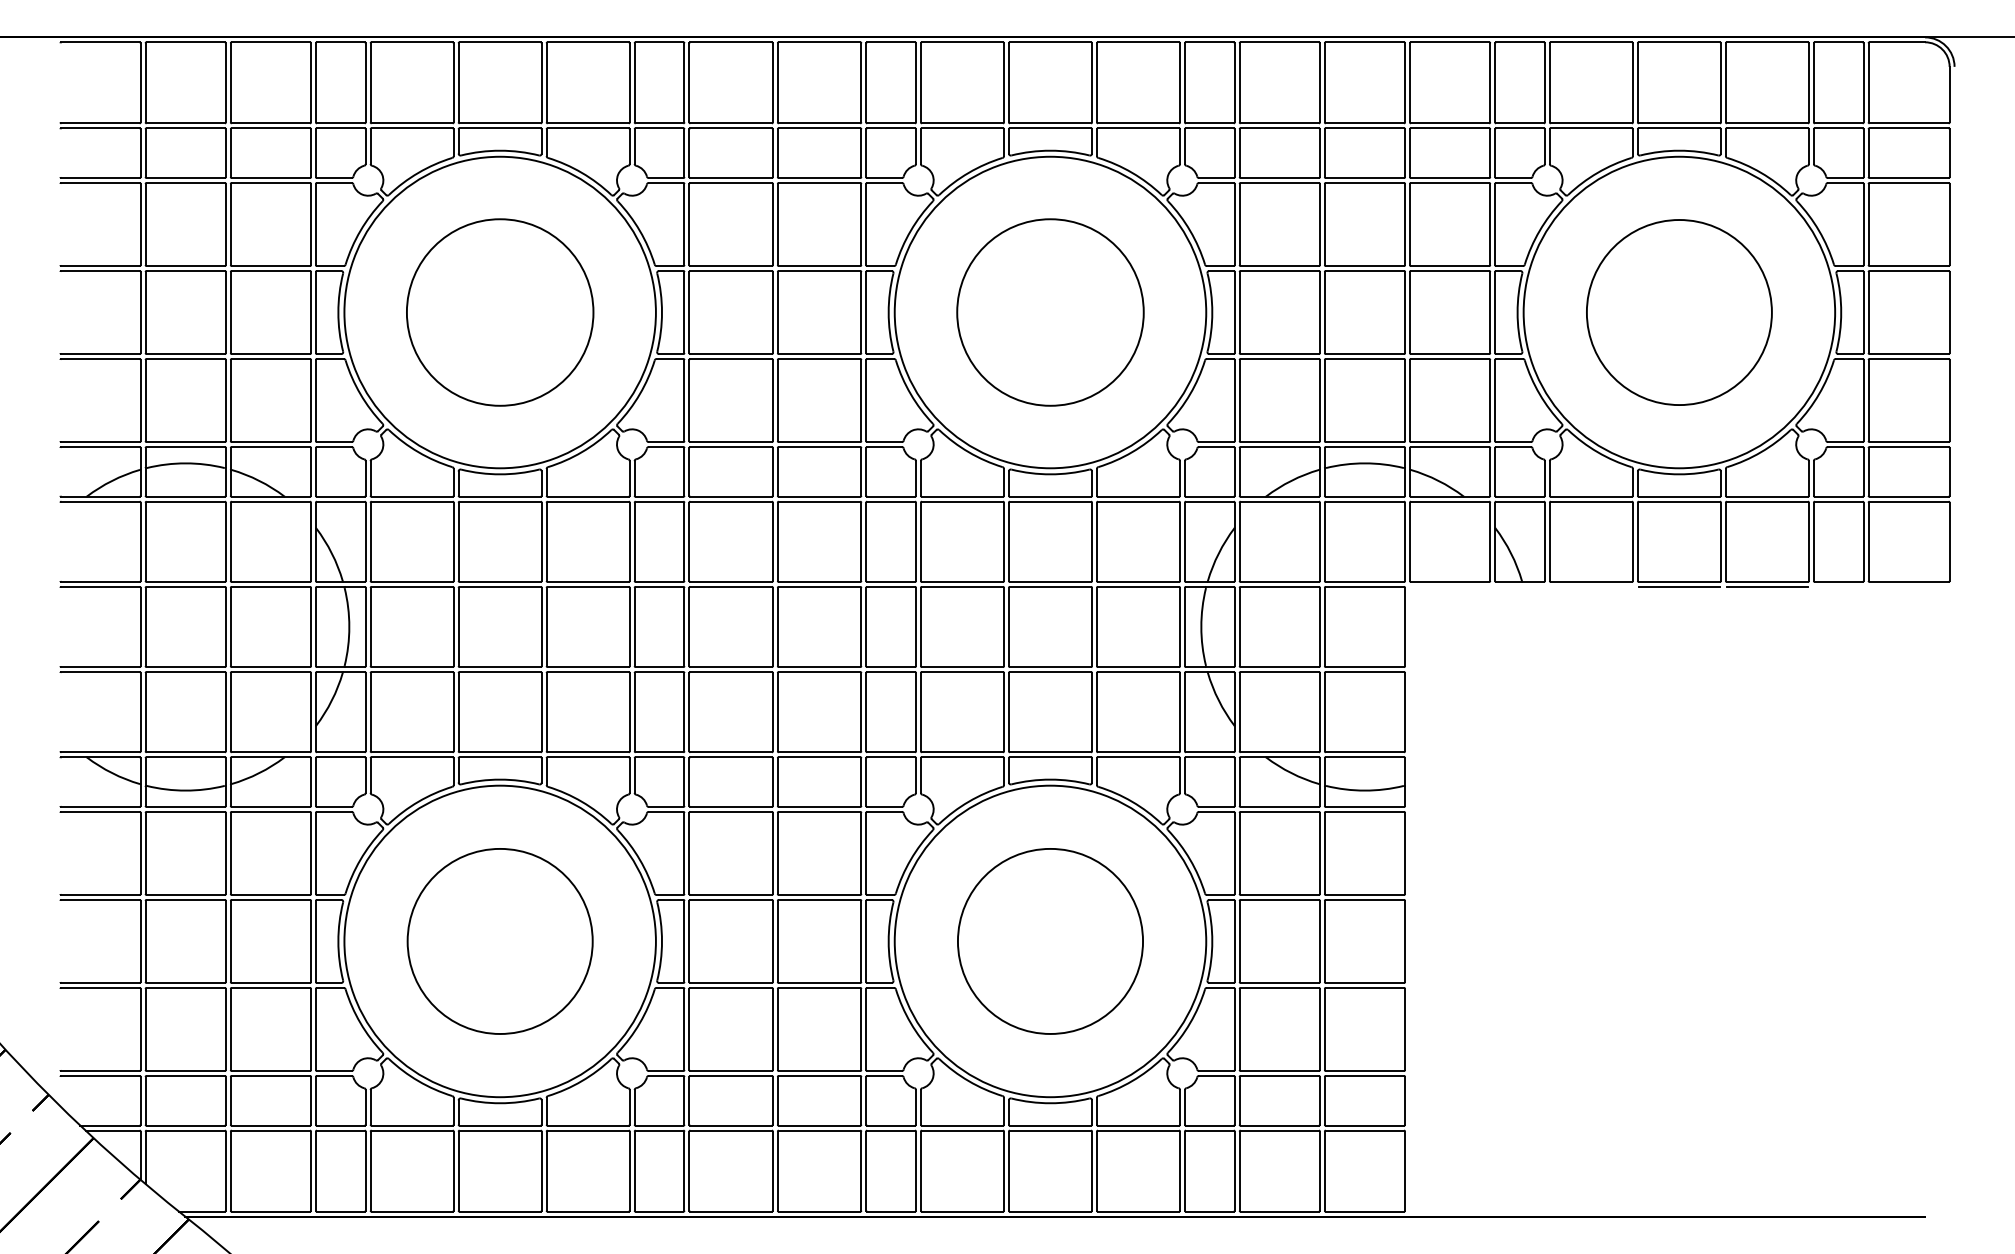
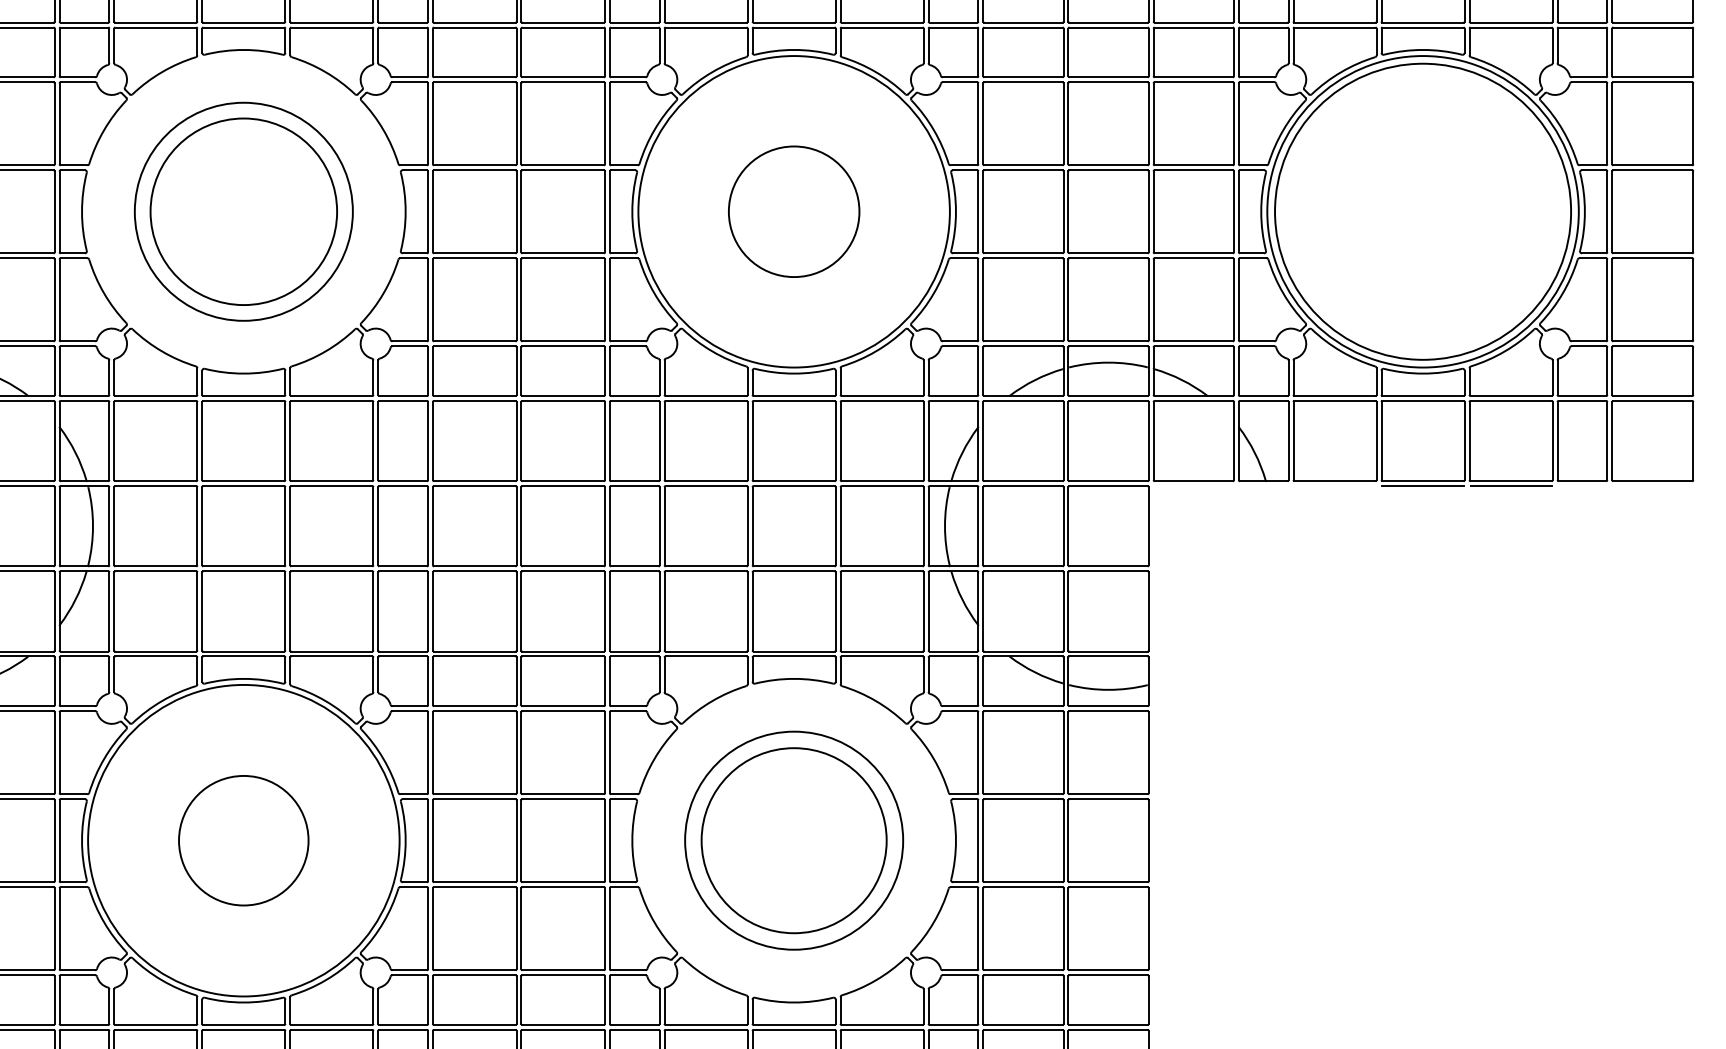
circle: (499, 312) -> (243, 211), size x0.7
circle: (1050, 312) -> (794, 211), size x0.7
circle: (1678, 312) -> (1422, 211), size x1.6
circle: (499, 941) -> (243, 840), size x0.7
circle: (1050, 941) -> (794, 840), size x0.7

